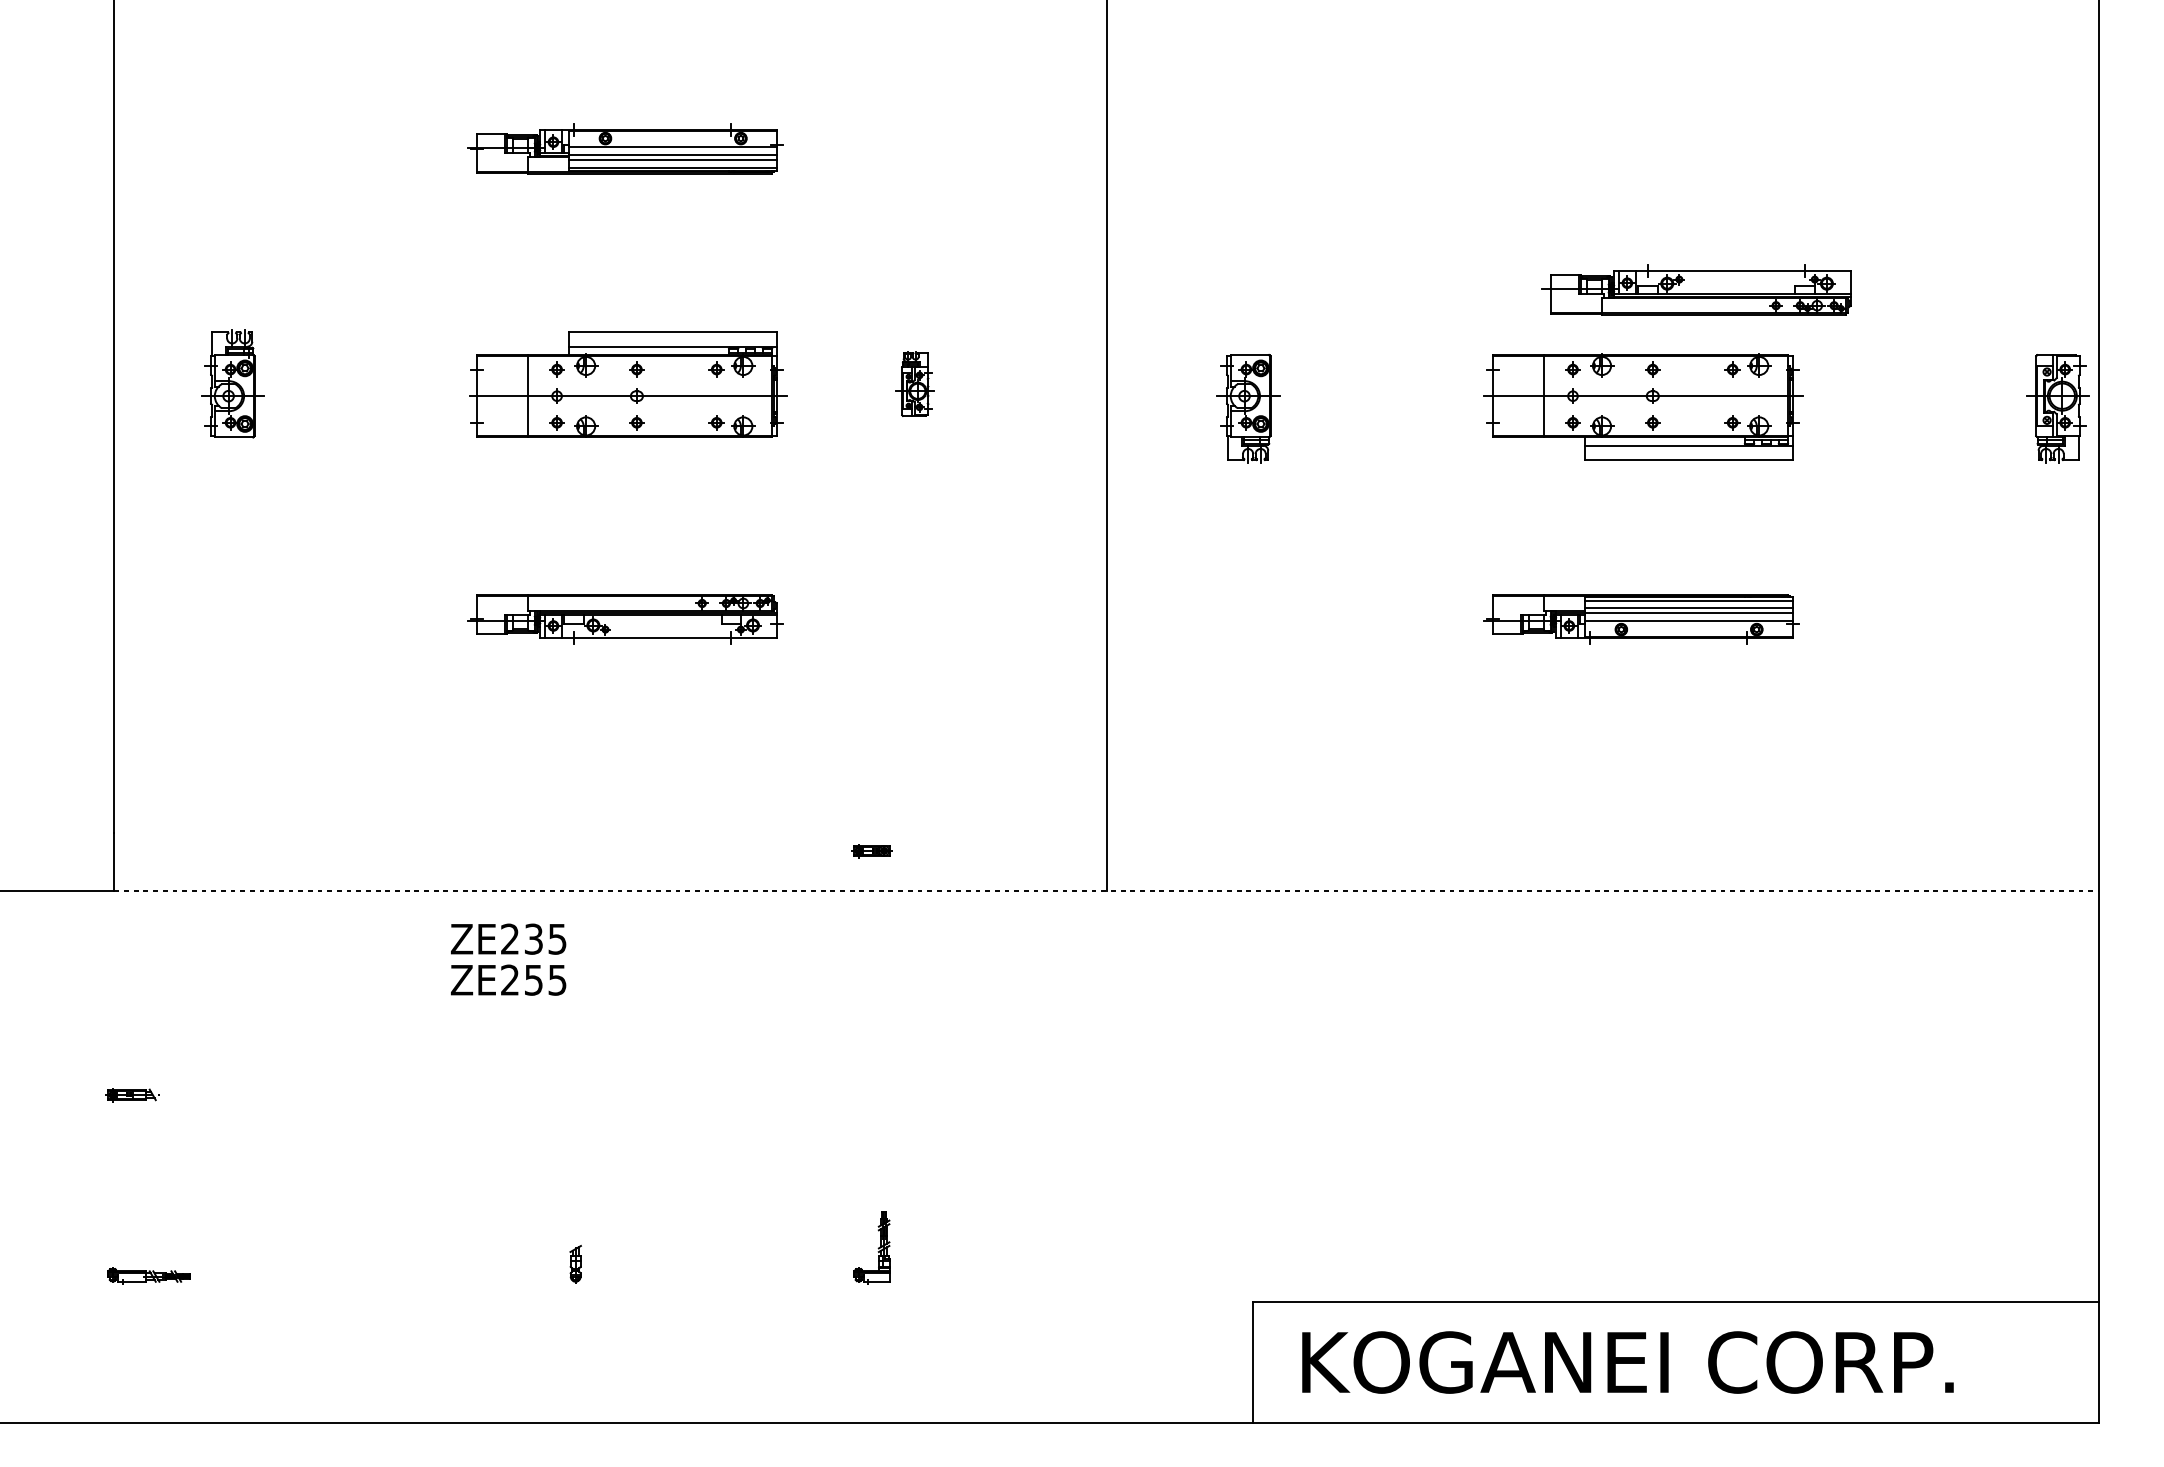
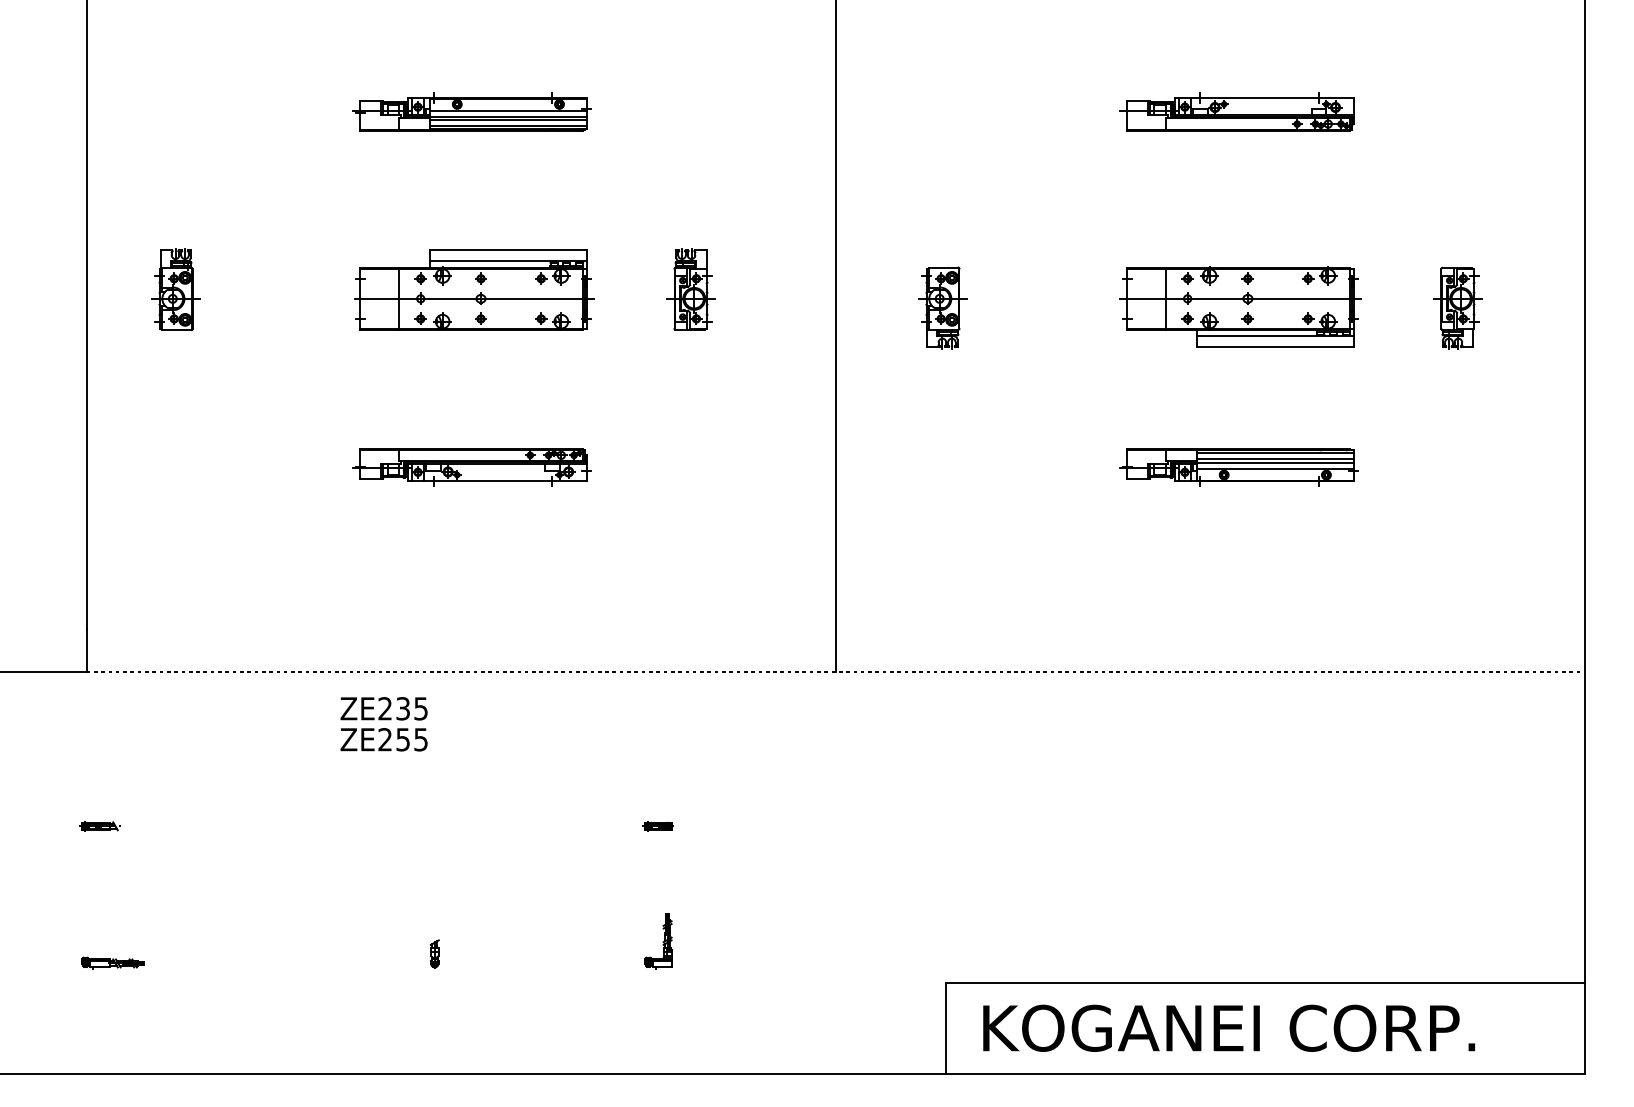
part: (1696, 289) -> (1237, 111), moved
part: (915, 383) -> (691, 289), size x1.67
part: (2057, 408) -> (1457, 308), moved
part: (871, 851) -> (658, 826), moved

